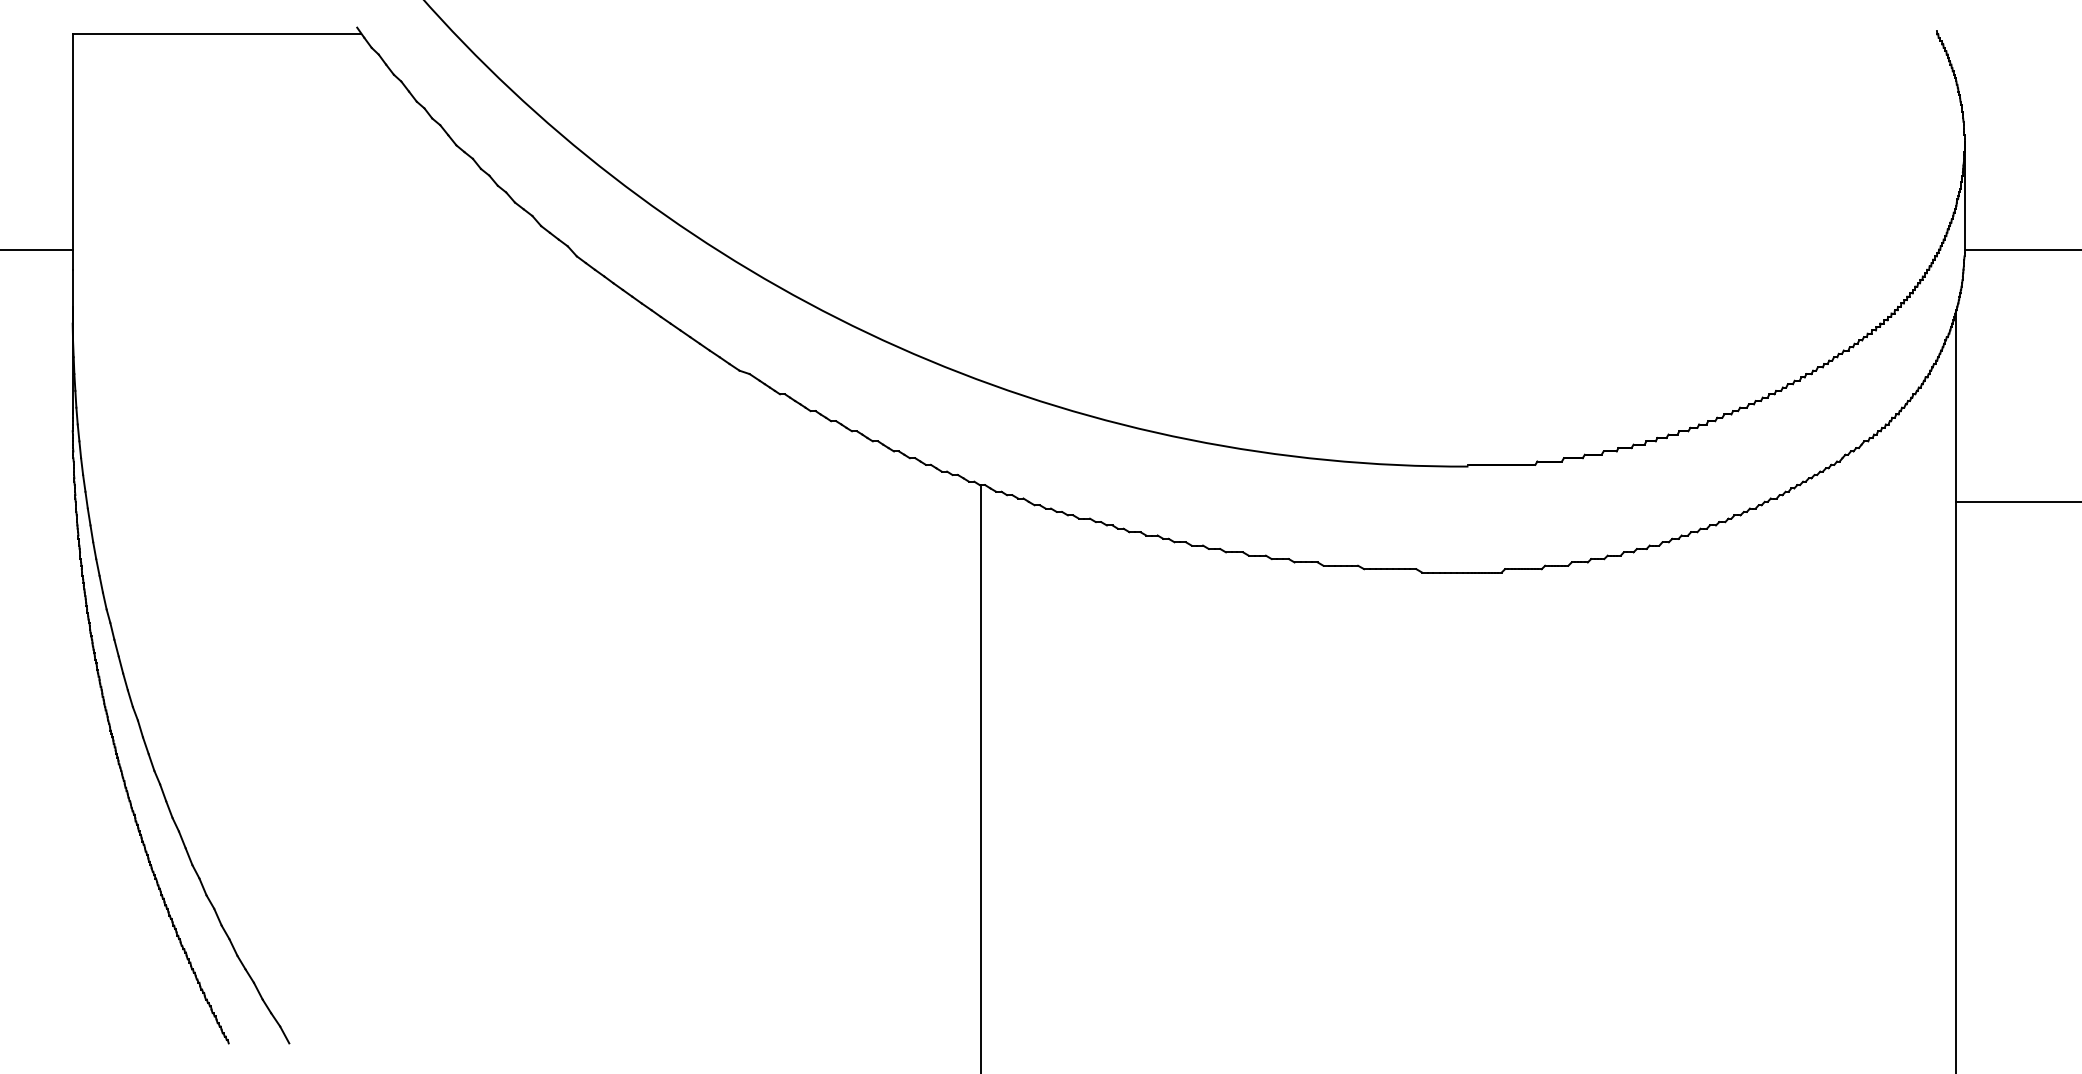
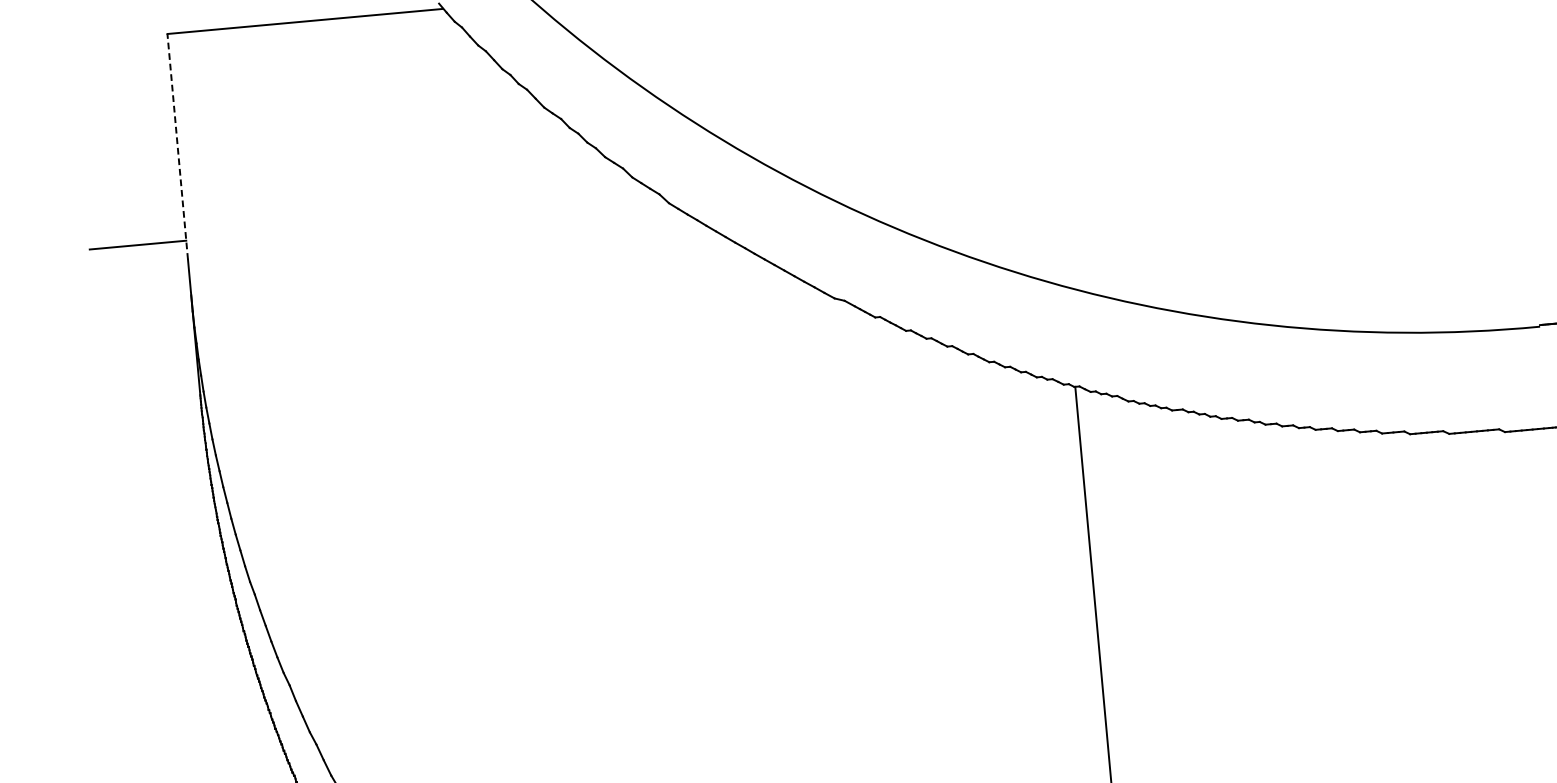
line: (72, 151) -> (177, 146), solid -> dashed

